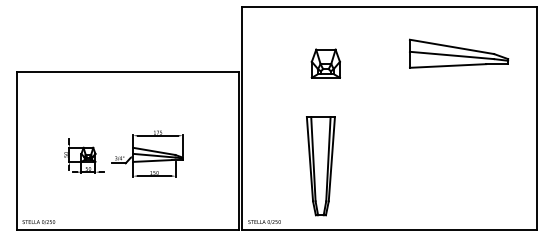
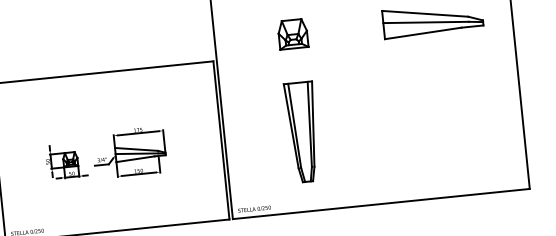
part: (325, 63) -> (292, 34), moved
part: (320, 166) -> (302, 132), moved

